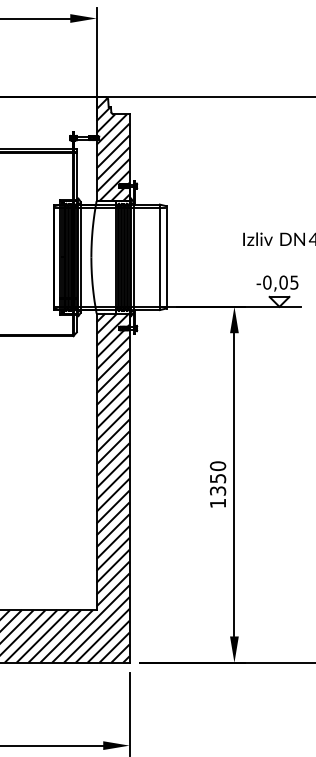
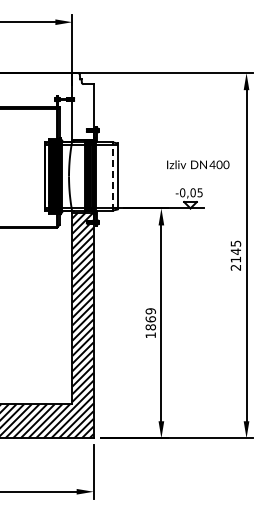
hatch: (112, 149) -> (82, 106), removed
line: (160, 255) -> (113, 175), solid -> dashed
text: (217, 478) -> (150, 319), 1350 -> 1869

